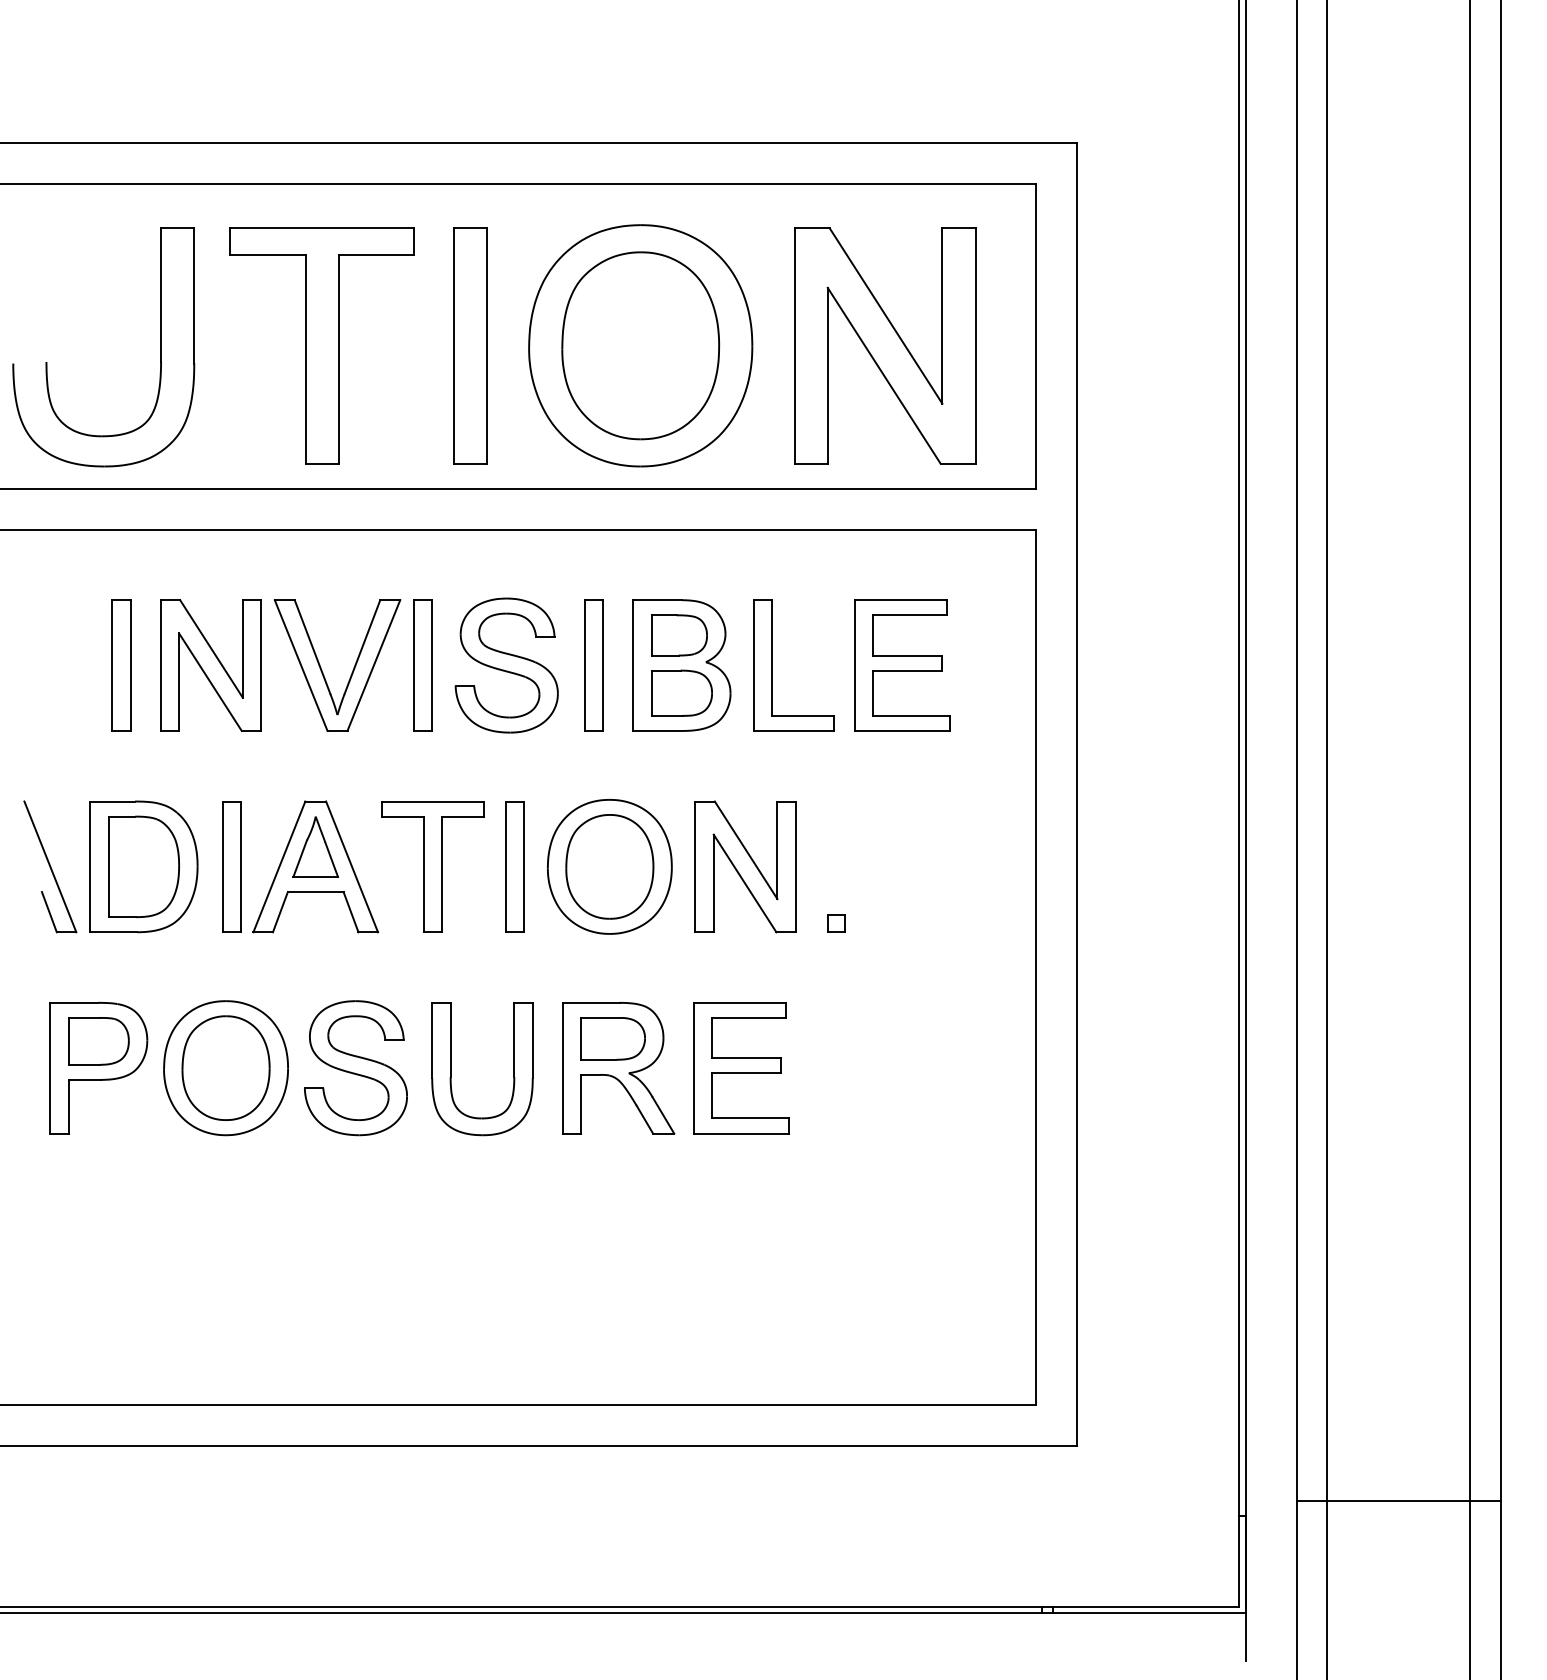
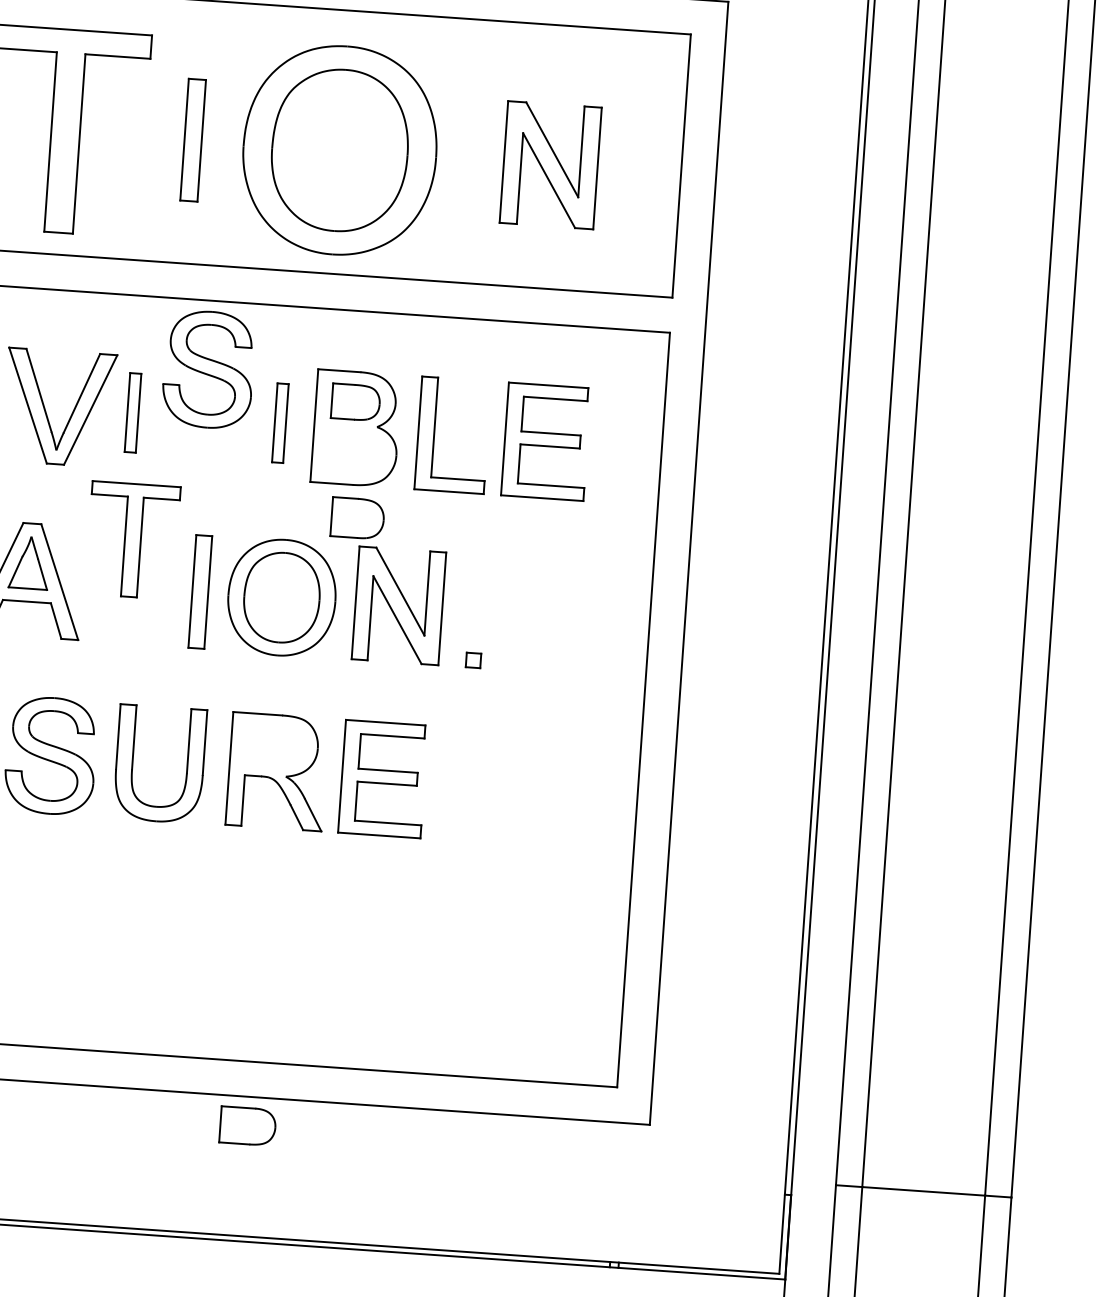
part: (470, 345) -> (193, 139), size x0.6
part: (885, 345) -> (550, 164), size x0.6
part: (422, 665) -> (132, 412), size x0.7
part: (506, 665) -> (208, 369), moved
part: (593, 665) -> (280, 423), size x0.7
part: (681, 692) -> (357, 517), moved
part: (432, 866) -> (132, 540), moved
part: (612, 1038) -> (247, 1125), moved

